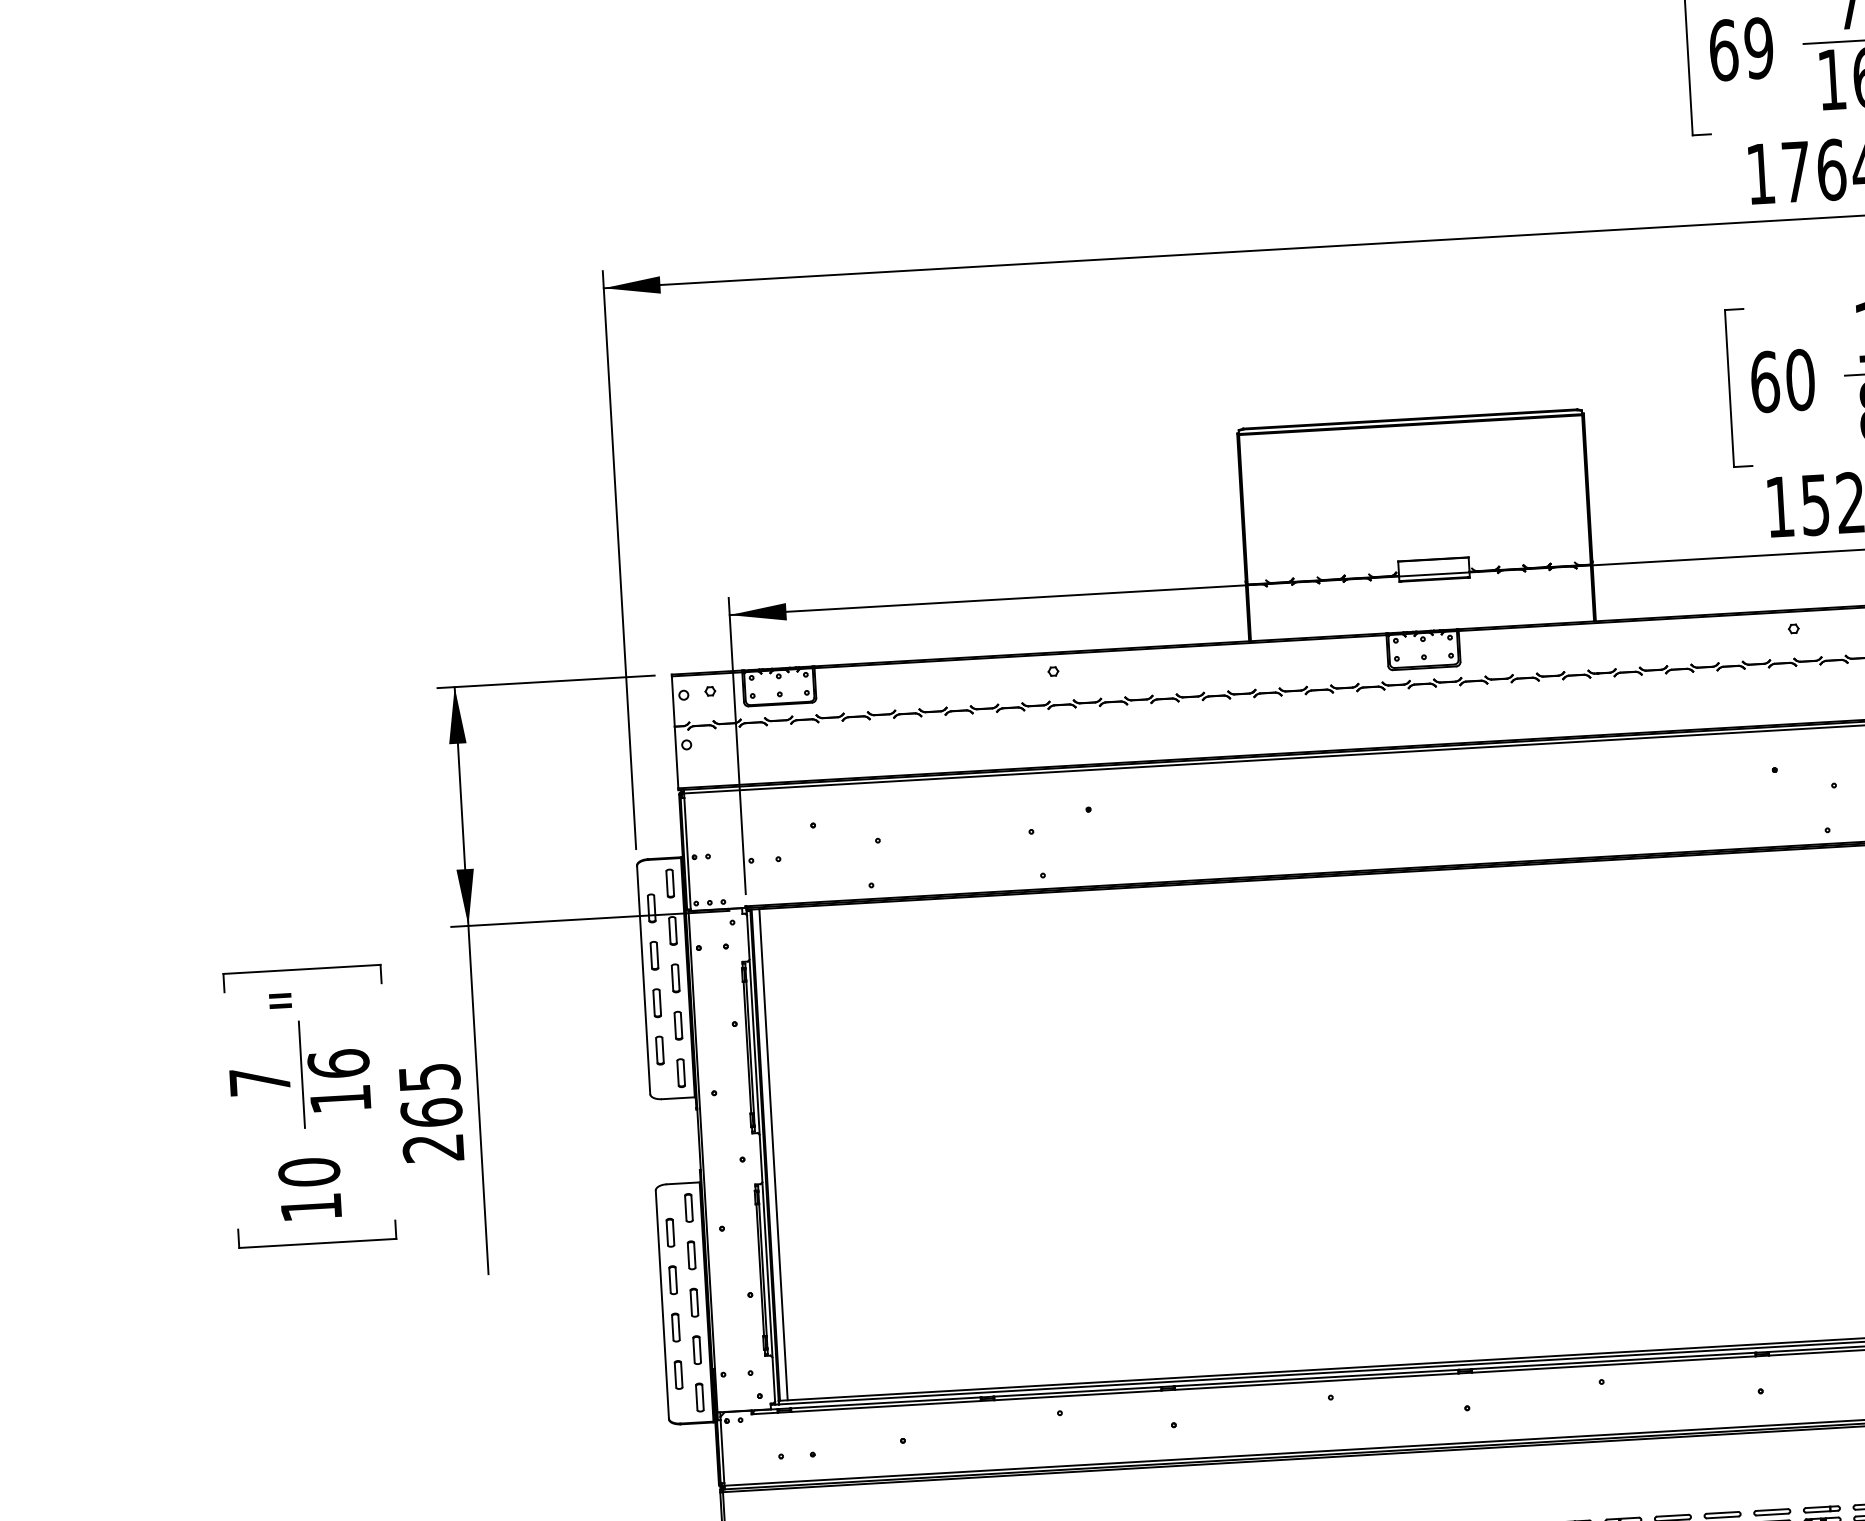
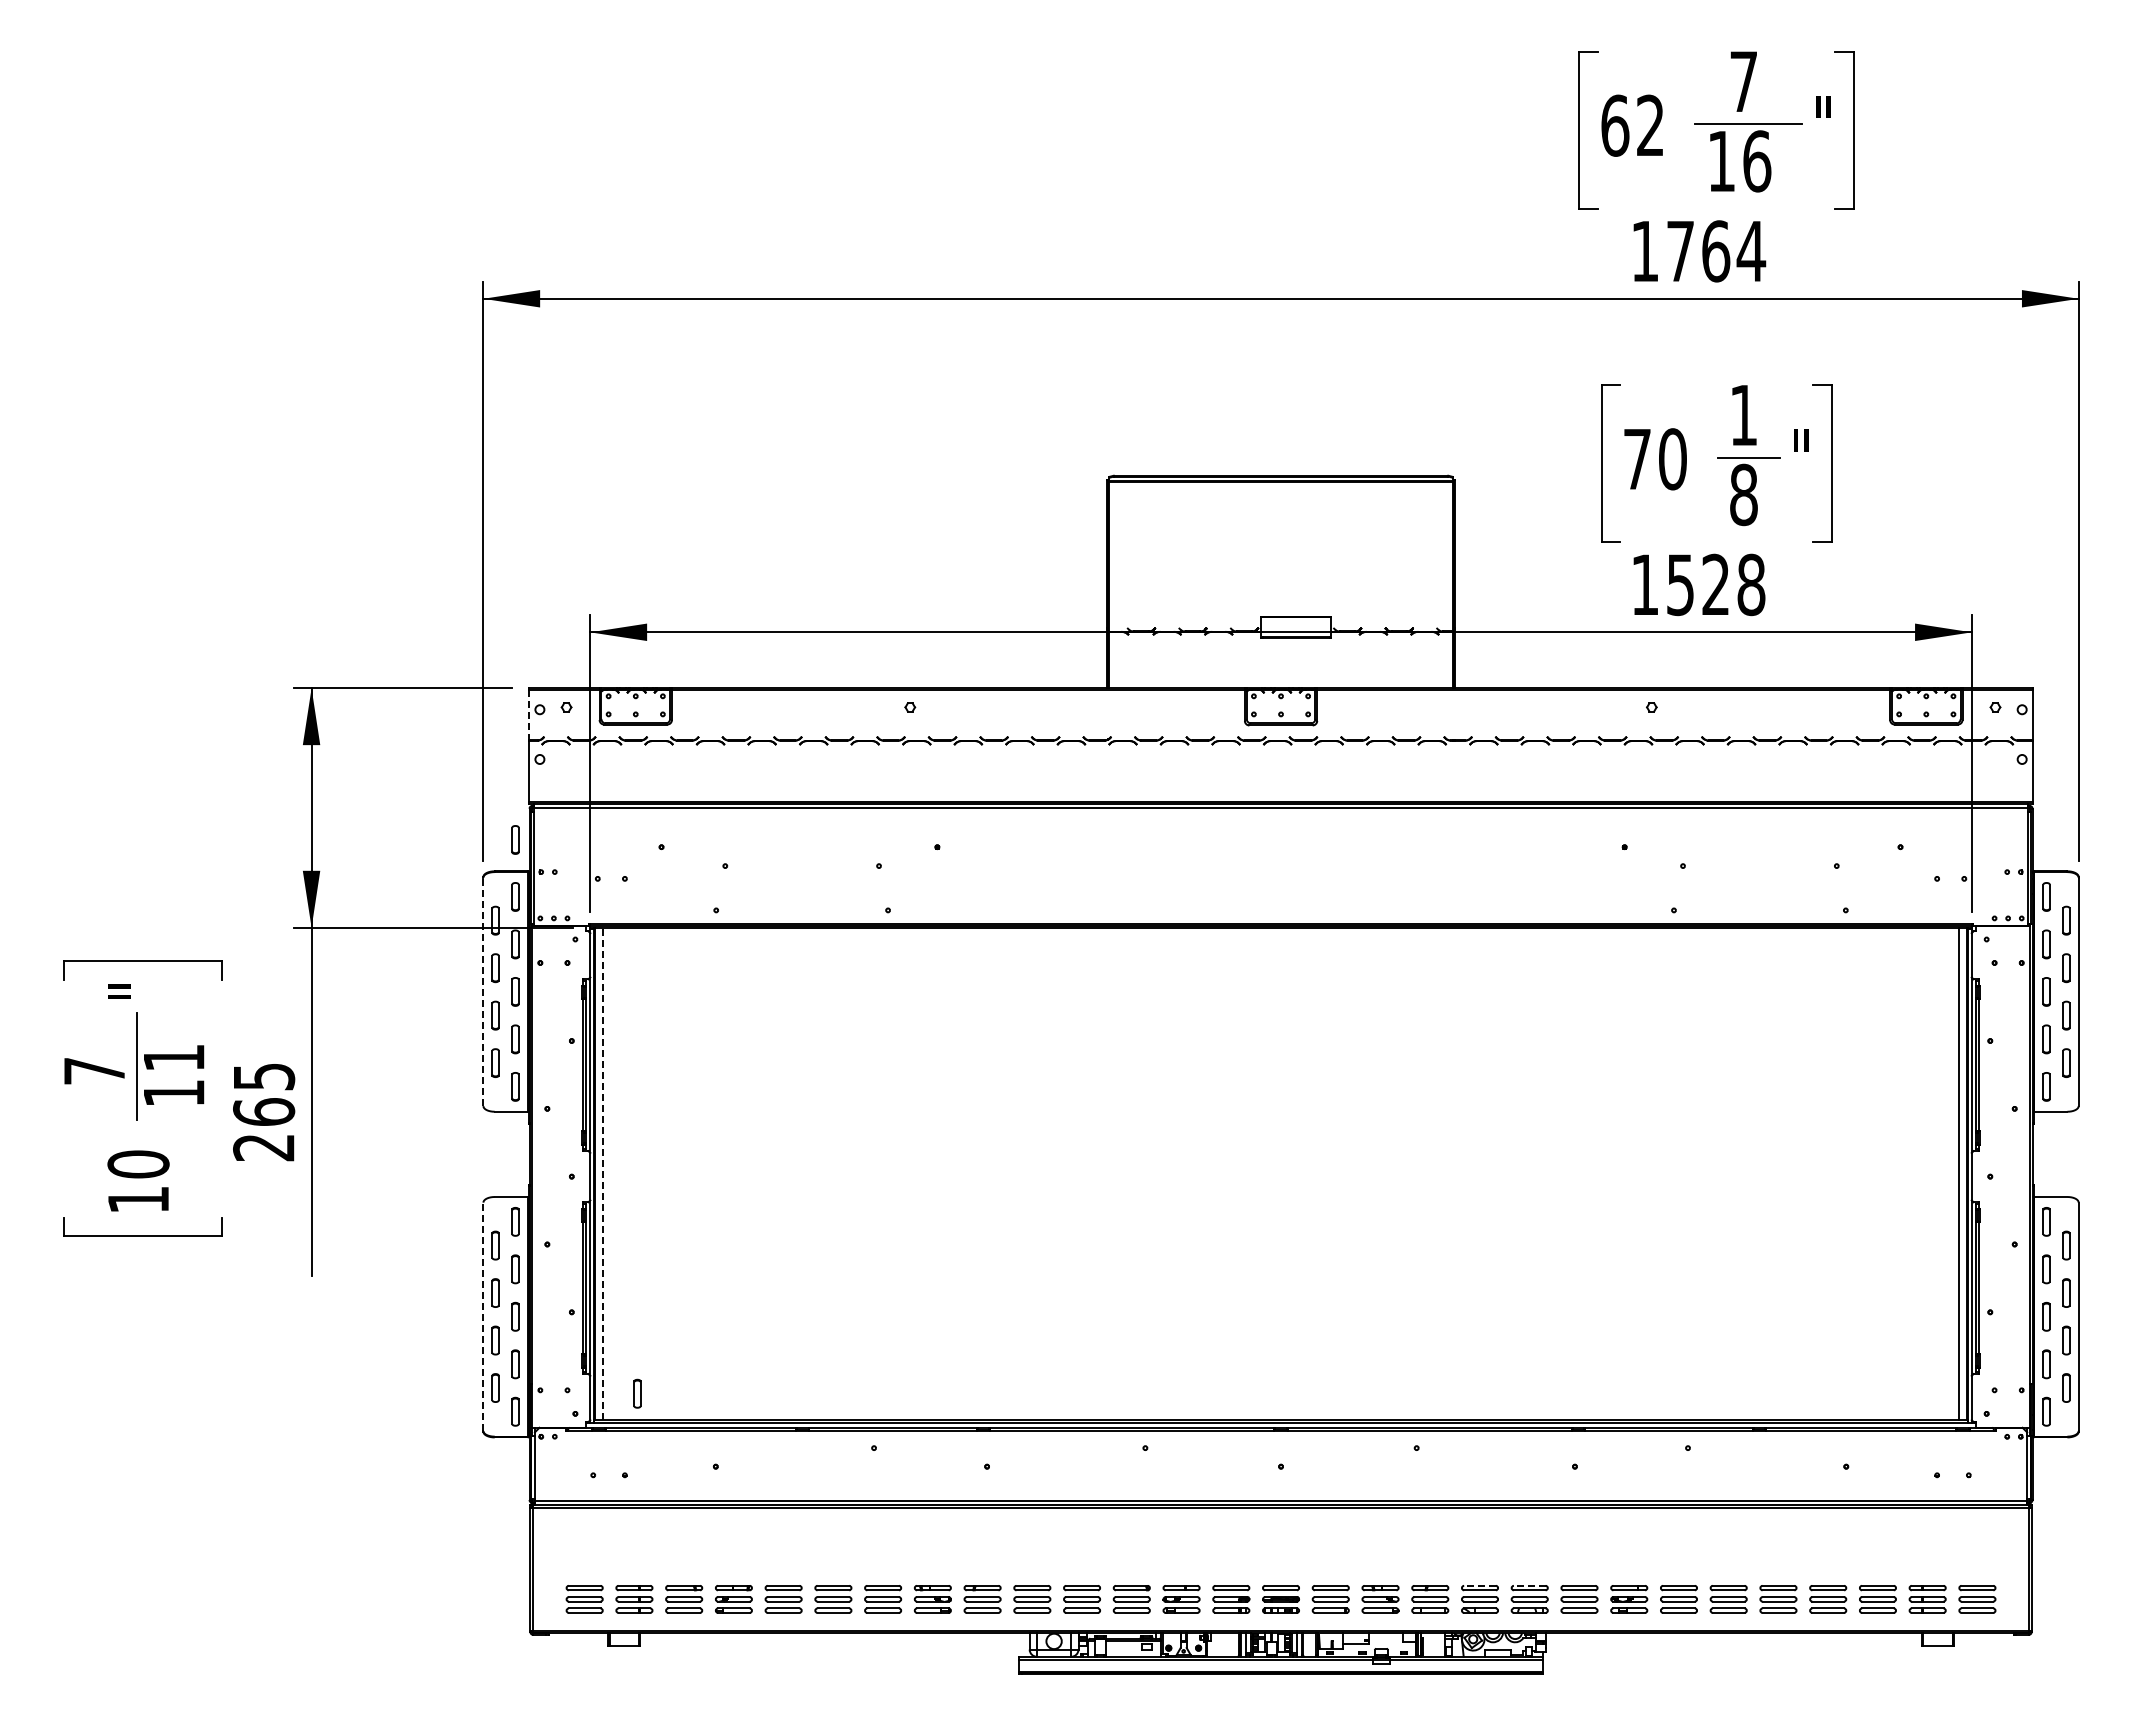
text: (1758, 48) -> (1650, 125), 69 -> 62
text: (1765, 382) -> (1637, 459), 60 -> 70
line: (673, 701) -> (529, 715), solid -> dashed
part: (666, 826) -> (515, 839), added
line: (643, 979) -> (483, 991), solid -> dashed
text: (339, 1063) -> (174, 1057), 16 -> 11
line: (773, 1154) -> (602, 1173), solid -> dashed
line: (662, 1304) -> (483, 1316), solid -> dashed
part: (820, 1372) -> (637, 1393), added
line: (1722, 1512) -> (1529, 1585), solid -> dashed
line: (1673, 1515) -> (1480, 1585), solid -> dashed

